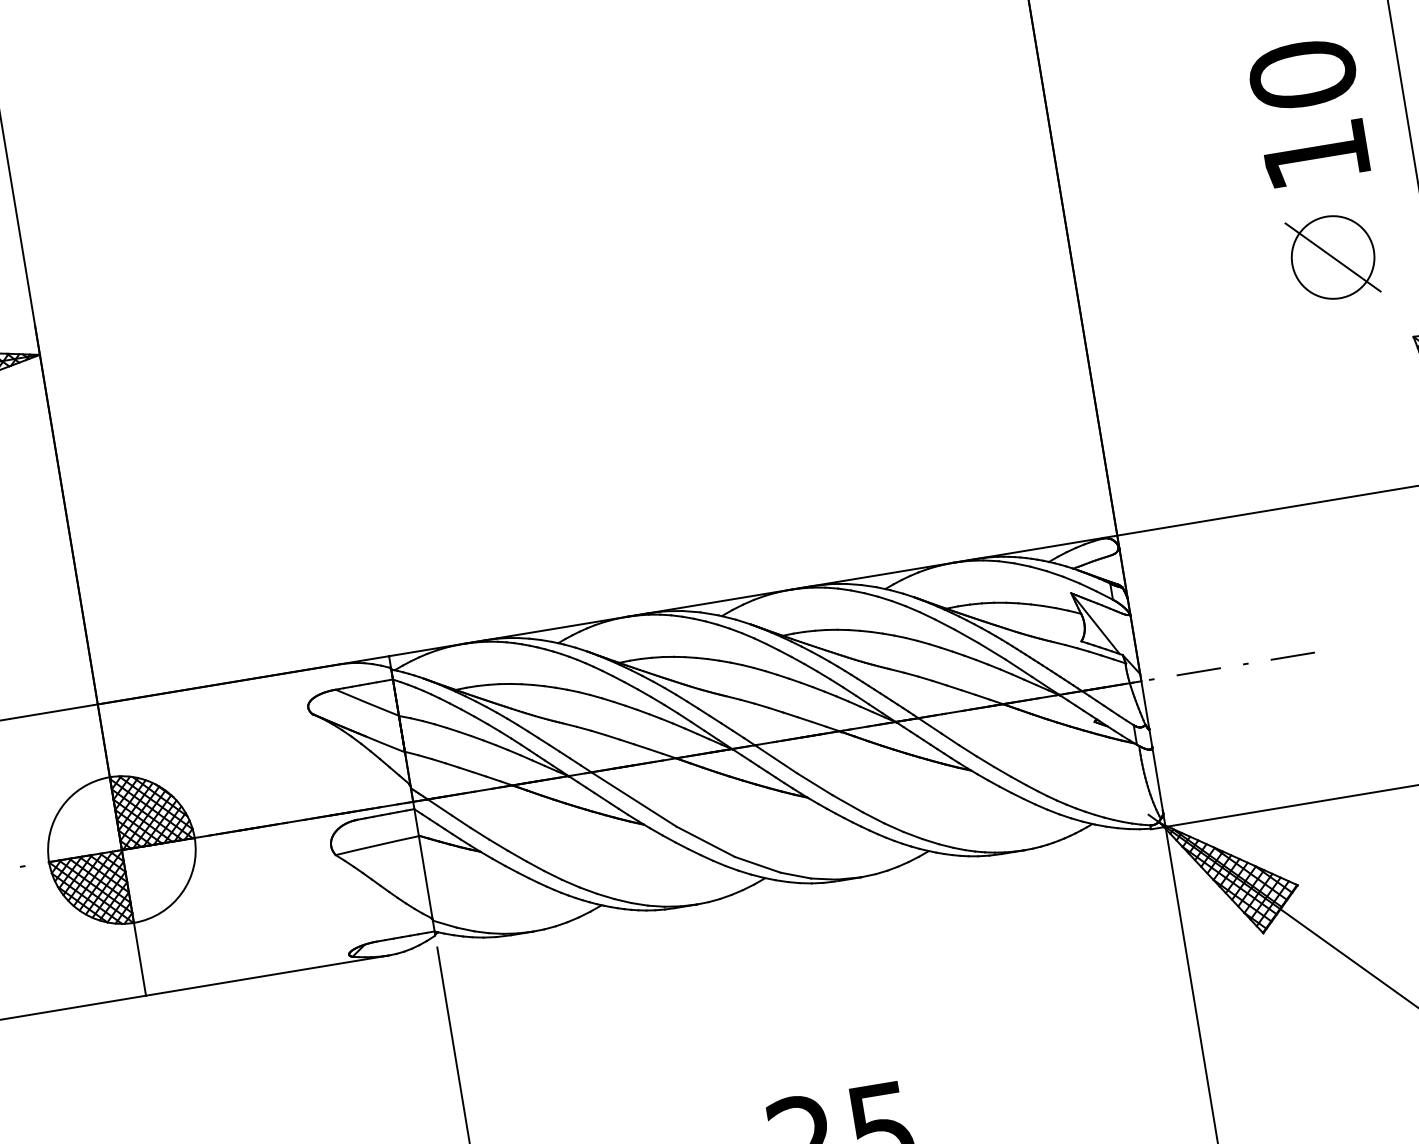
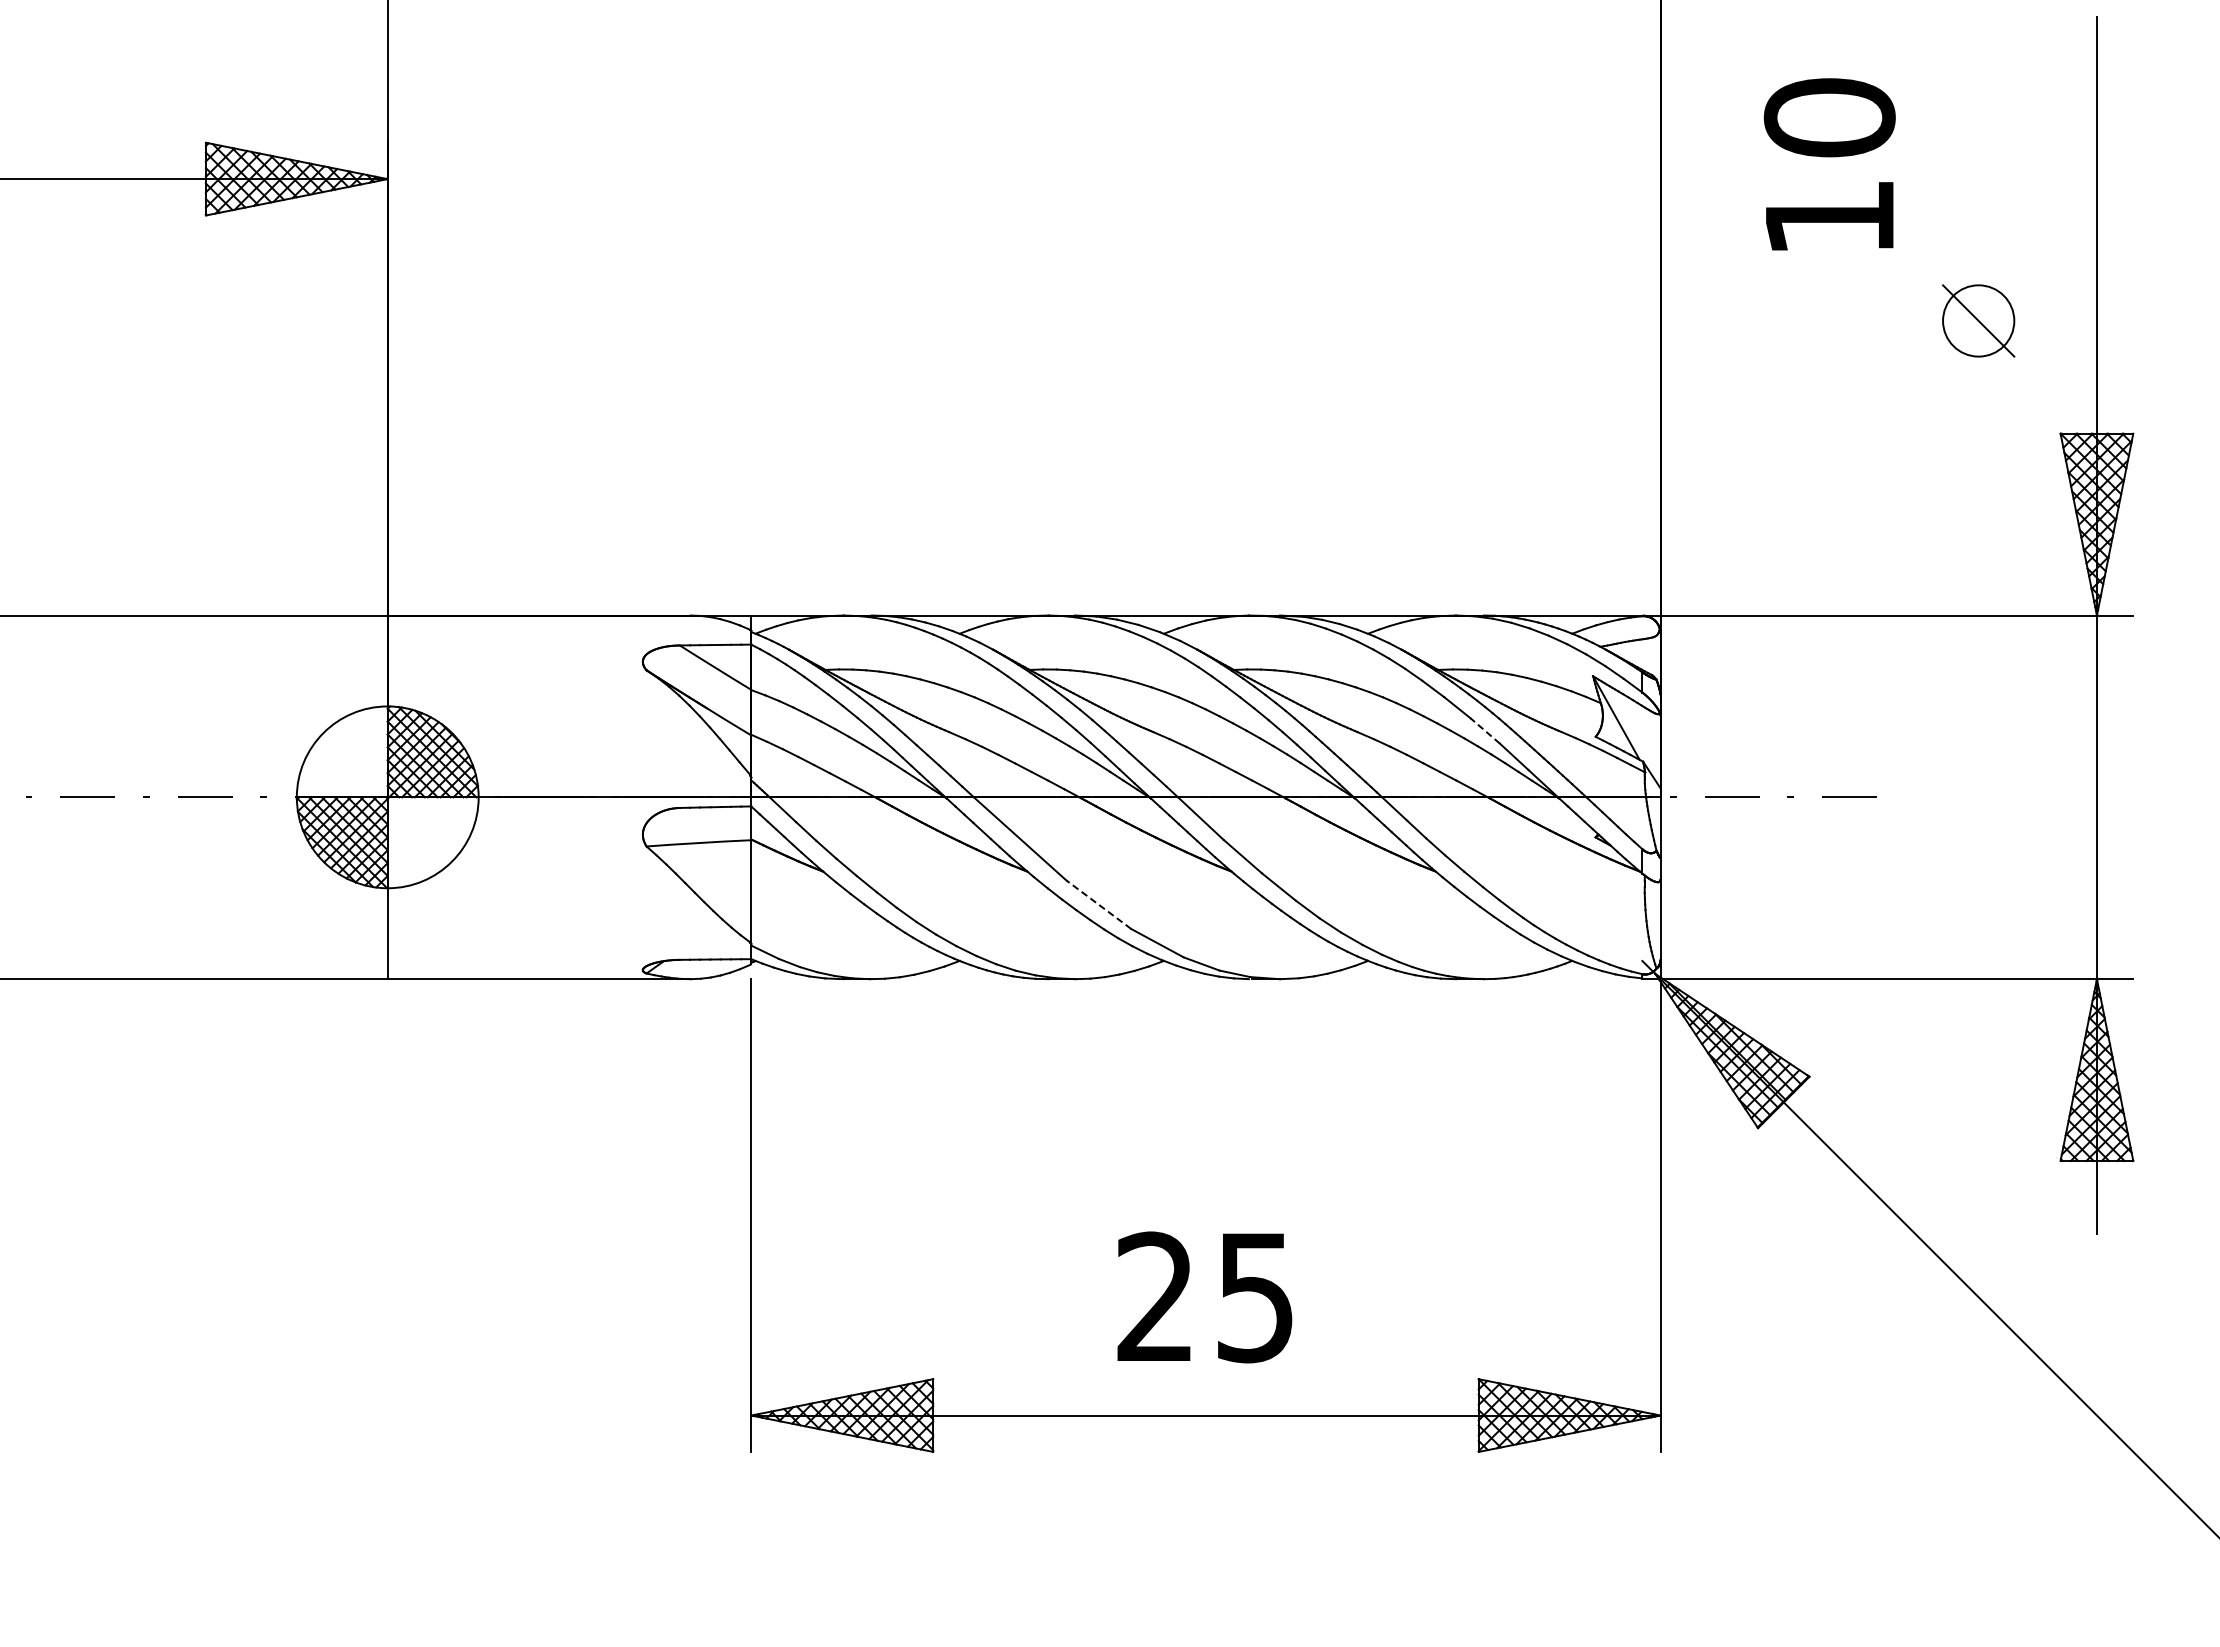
text: (1308, 112) -> (1829, 164), moved
part: (1332, 257) -> (1978, 320), size x0.7
line: (991, 651) -> (1484, 730), solid -> dashed
line: (705, 841) -> (1098, 904), solid -> dashed

